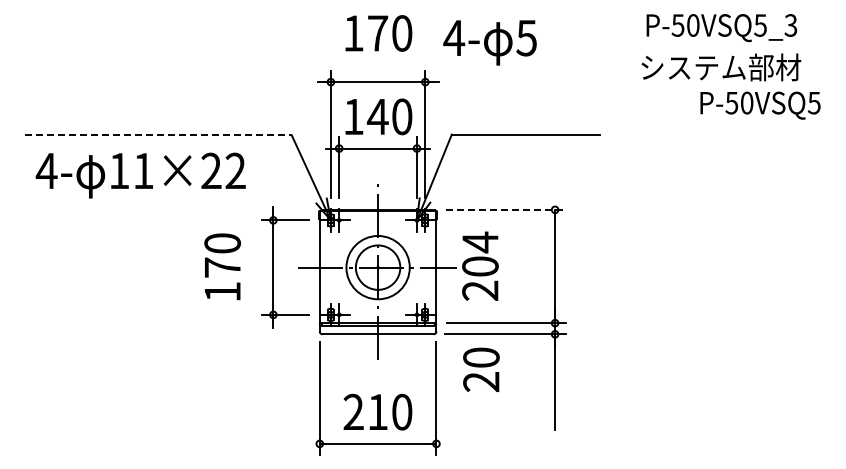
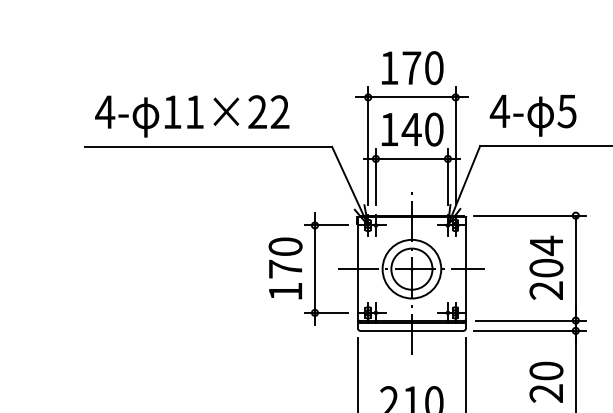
text: (378, 33) -> (412, 68), moved
text: (489, 42) -> (532, 115), moved
line: (159, 135) -> (209, 146), dashed -> solid
text: (140, 175) -> (191, 116), moved
line: (506, 209) -> (530, 215), dashed -> solid
text: (480, 265) -> (546, 267), moved
text: (222, 266) -> (285, 268), moved
text: (481, 369) -> (546, 381), moved

